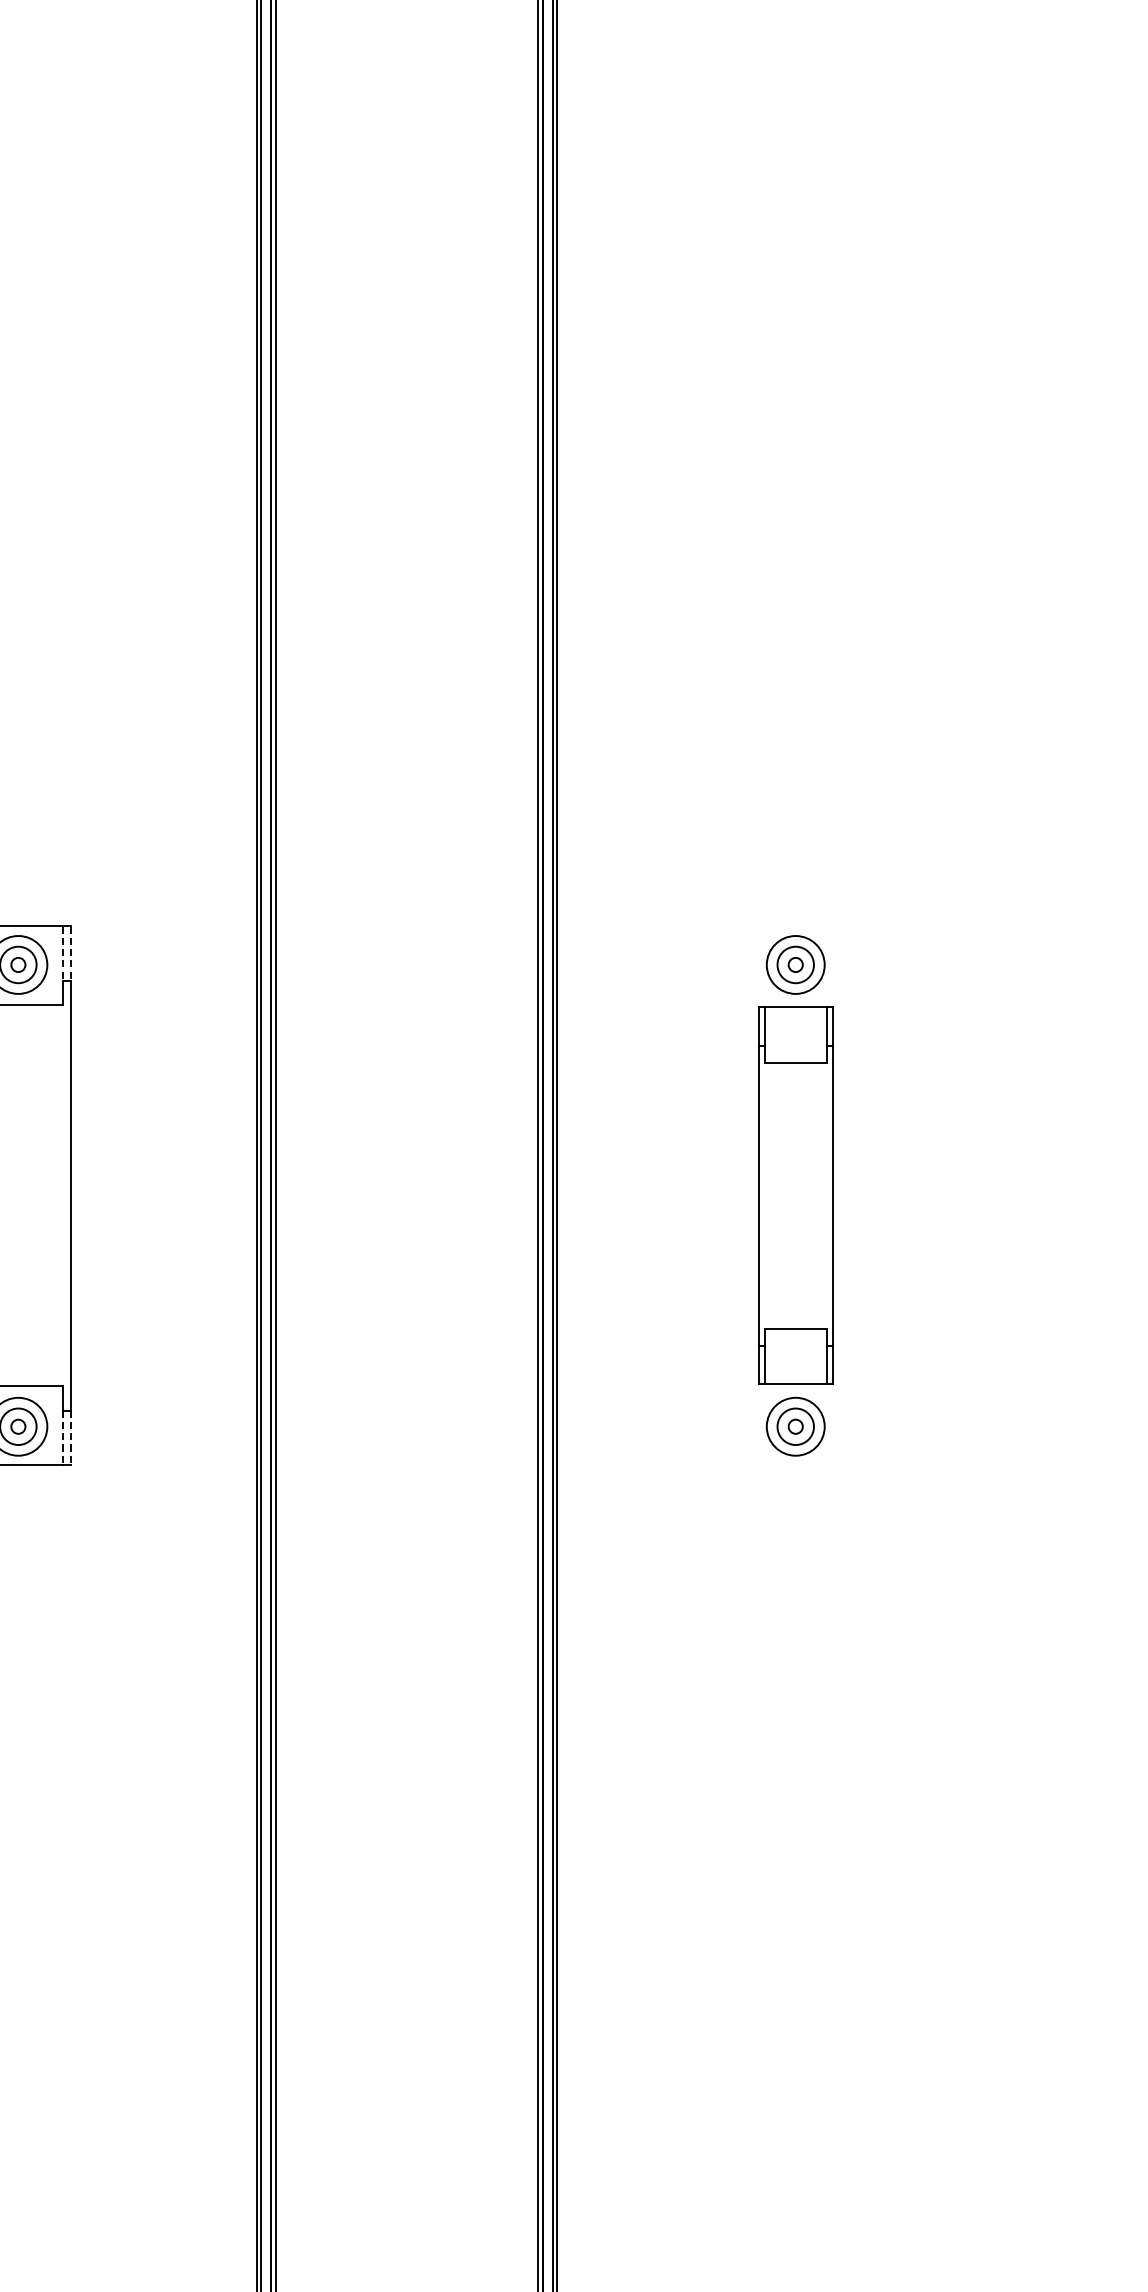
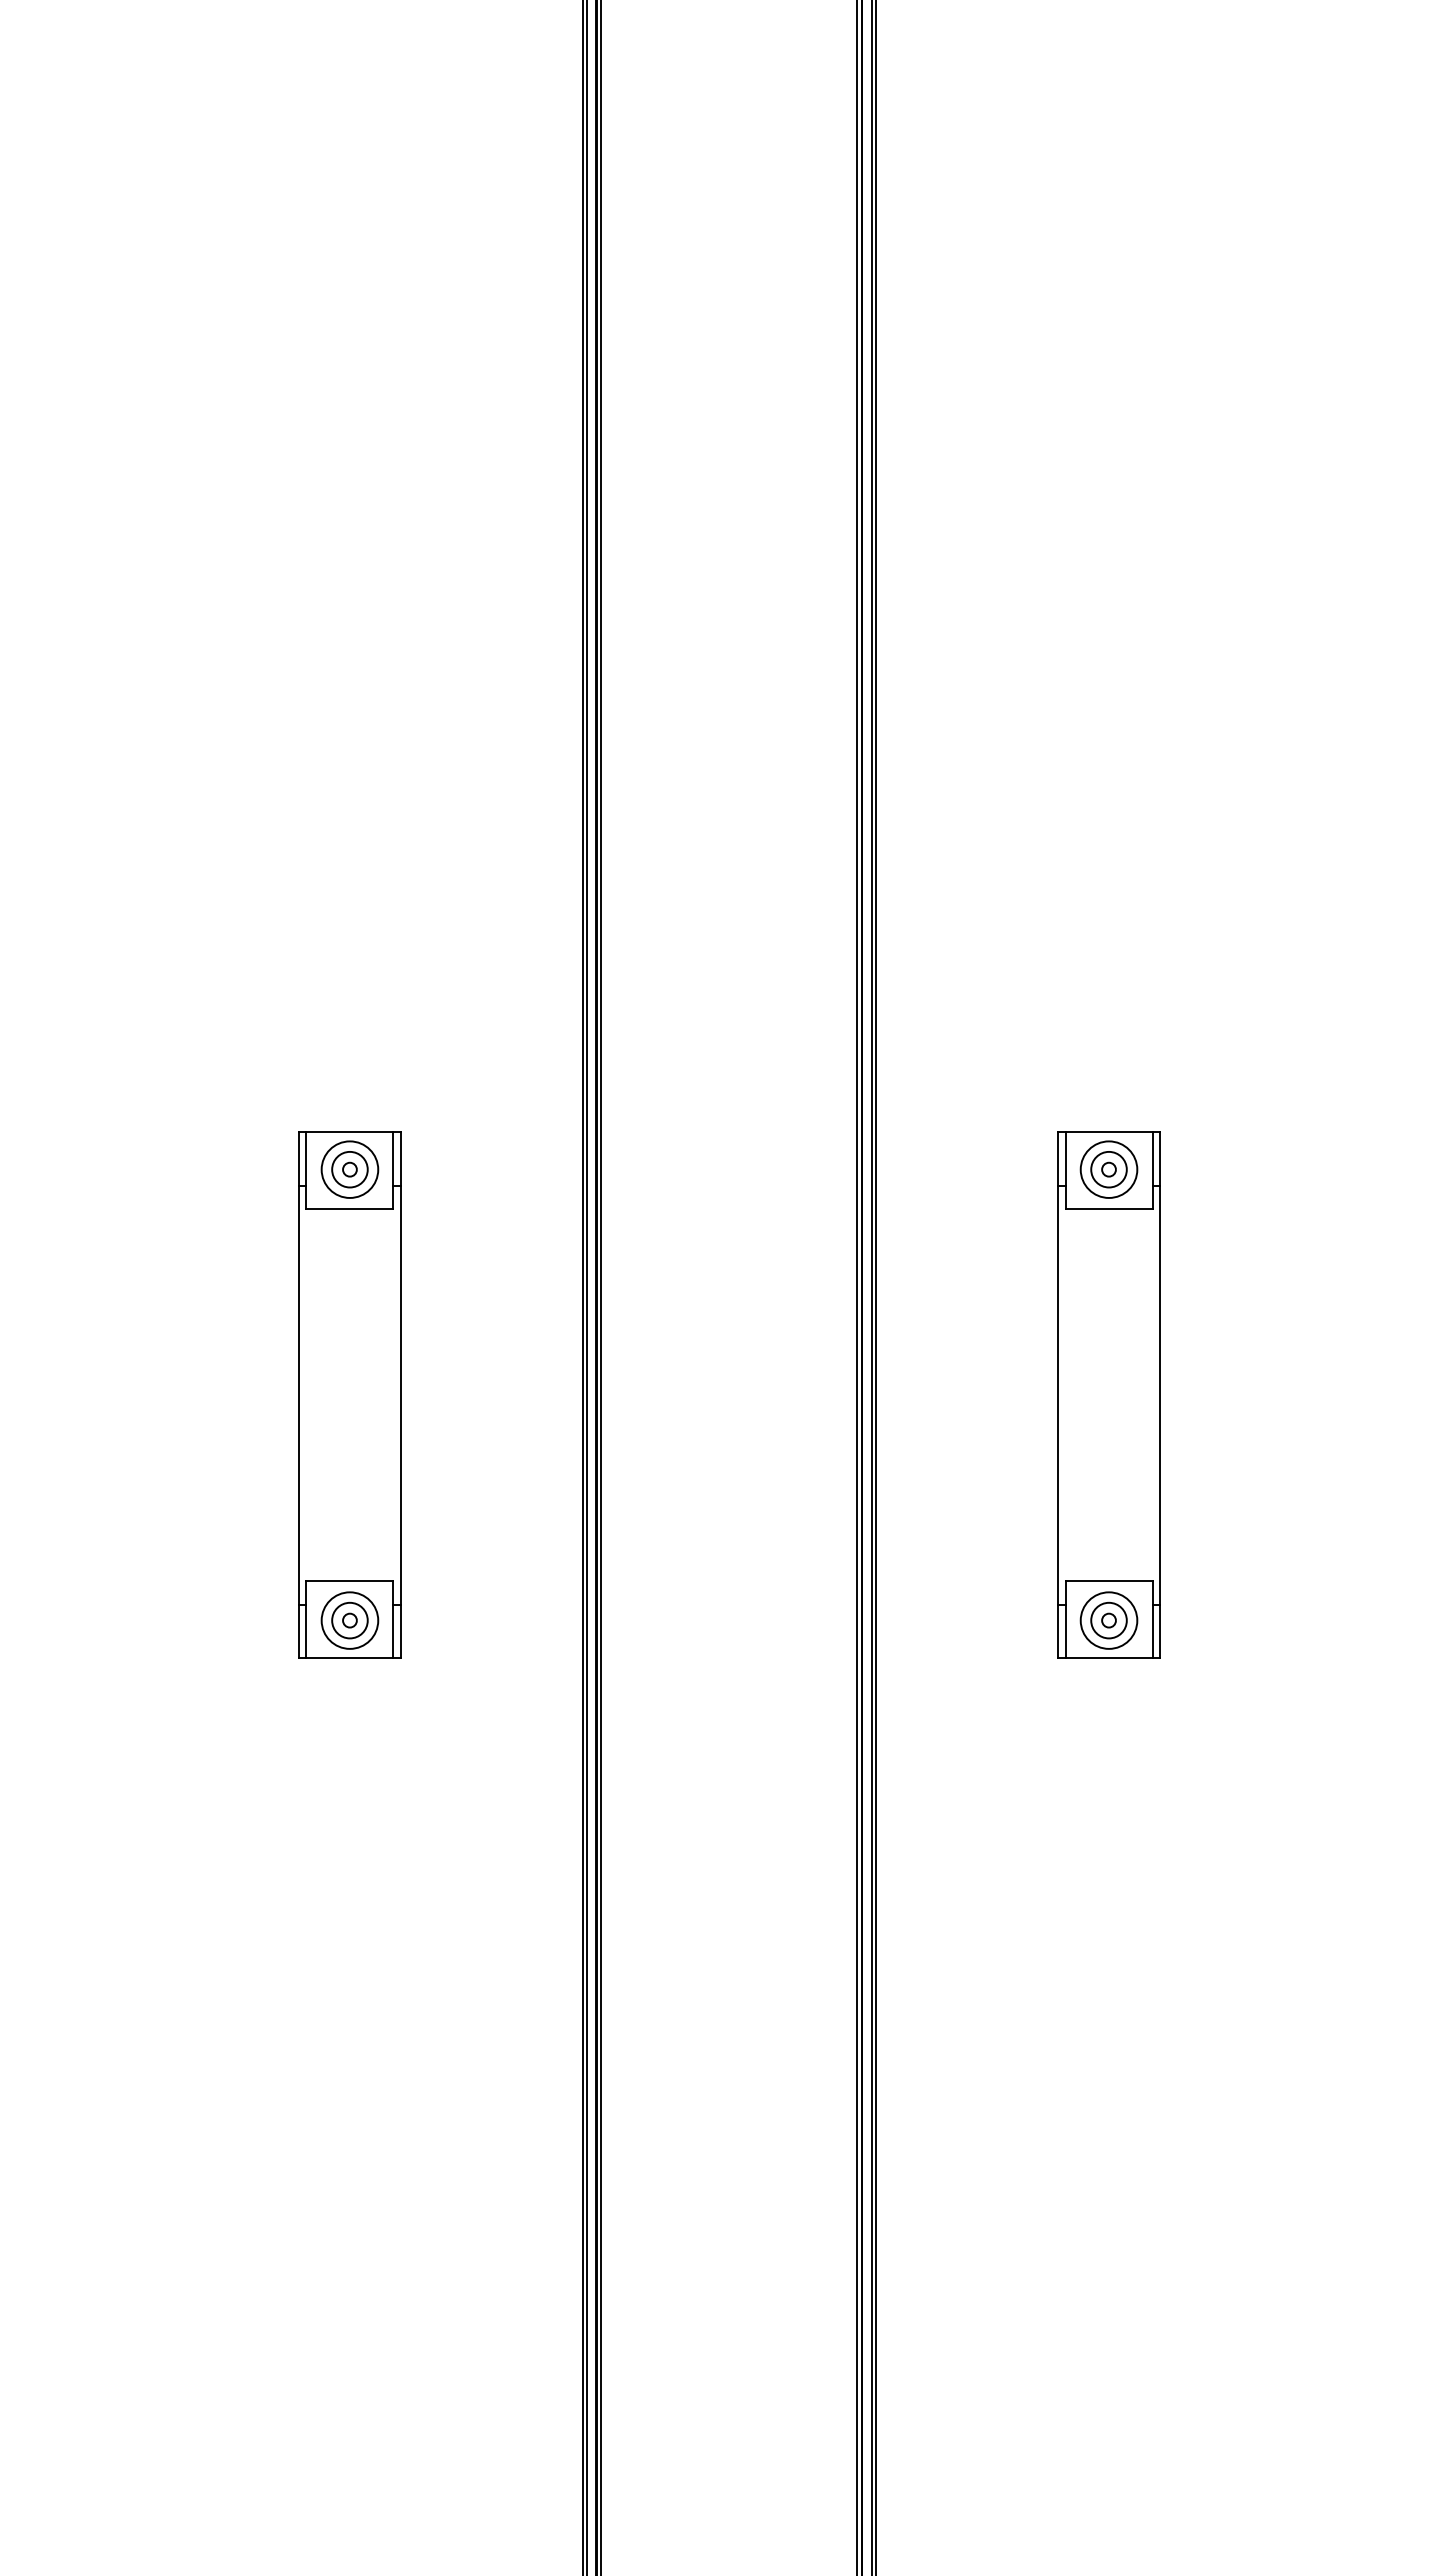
line: (62, 953) -> (393, 1158), dashed -> solid
line: (71, 953) -> (401, 1158), dashed -> solid
part: (795, 1195) -> (1108, 1394), size x1.43
line: (62, 1437) -> (393, 1631), dashed -> solid
line: (71, 1437) -> (401, 1631), dashed -> solid

